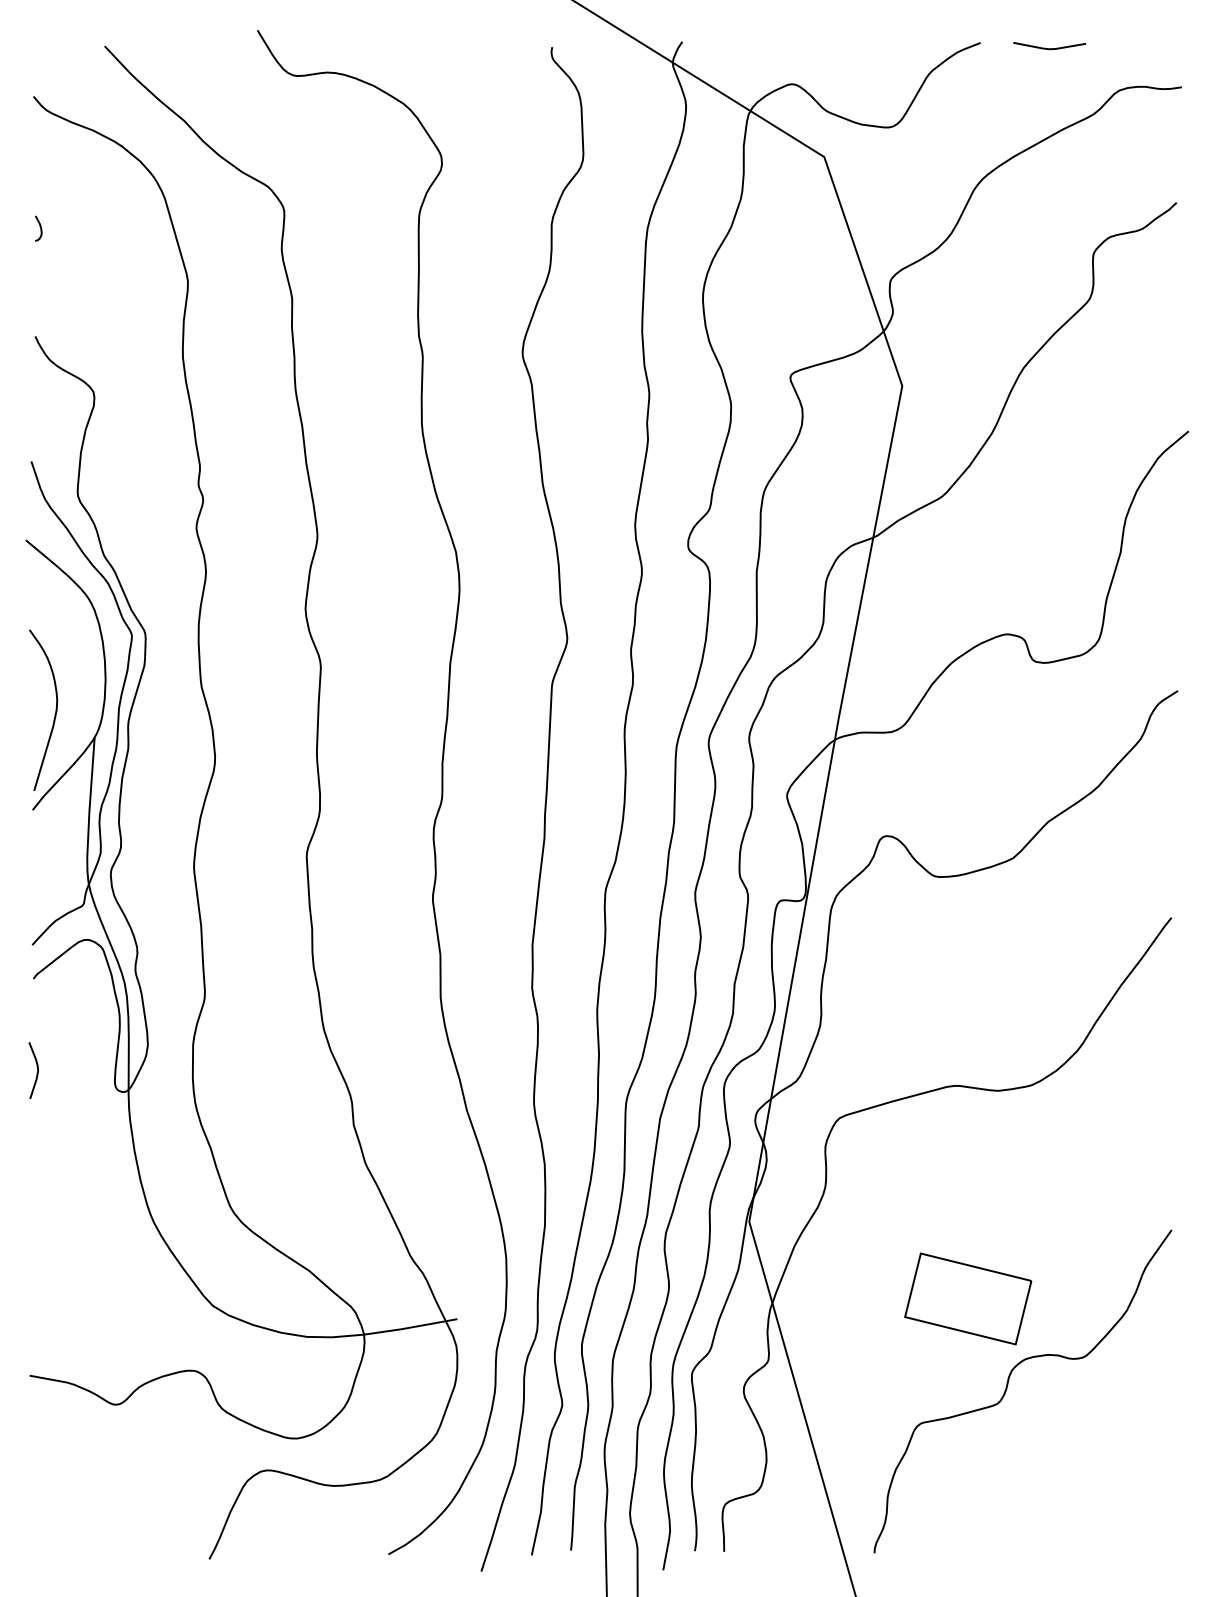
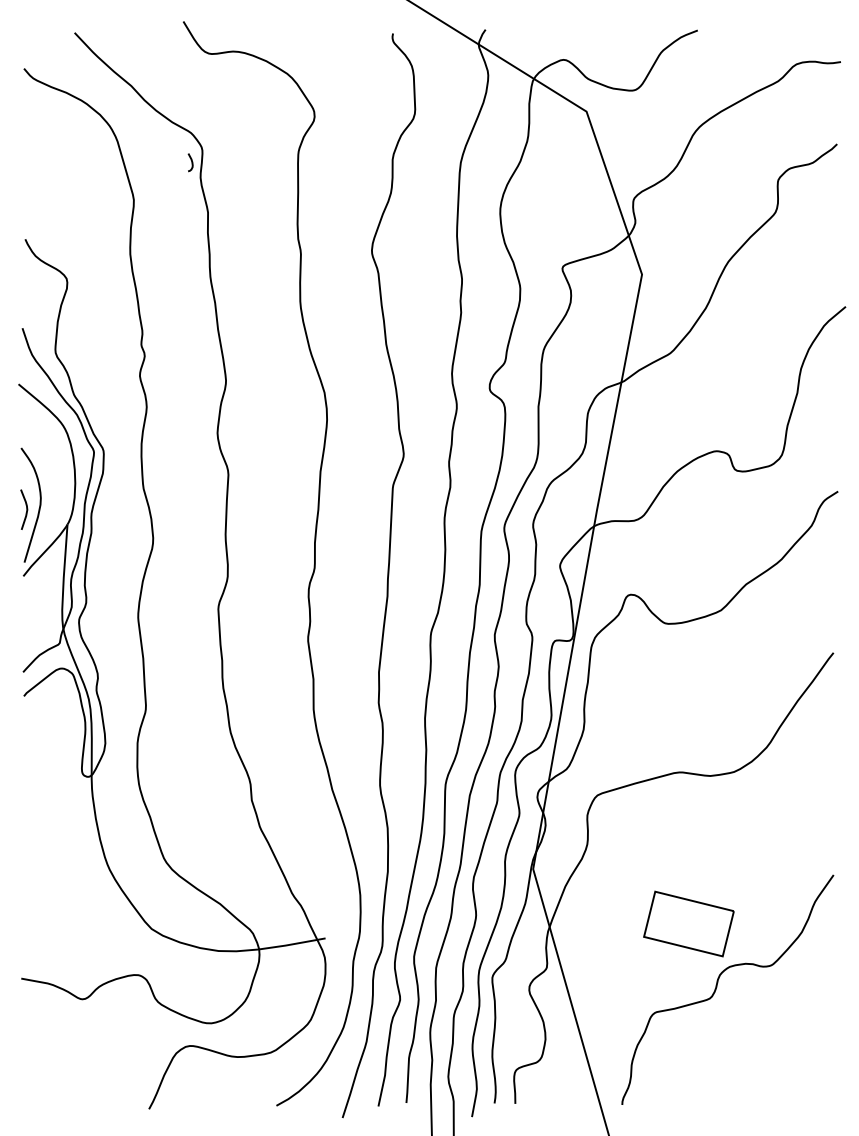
line: (1049, 48) -> (746, 34), removed
curve: (40, 228) -> (191, 162), moved
curve: (37, 1070) -> (26, 509), moved

